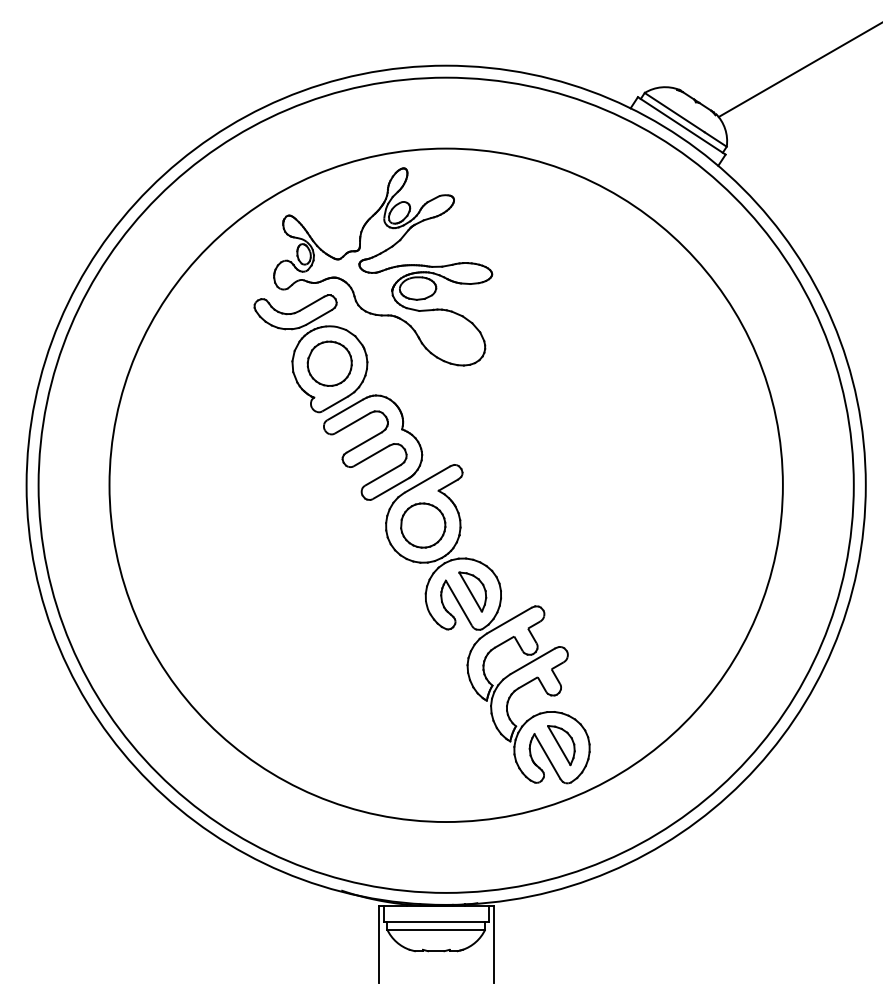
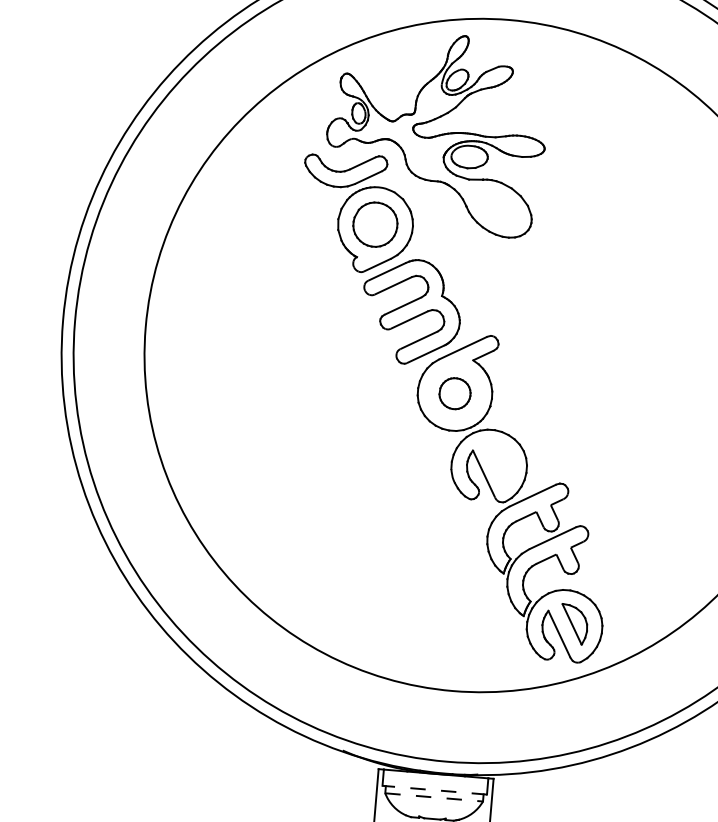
part: (423, 525) -> (455, 393), size x0.7
part: (472, 591) -> (498, 463), removed
line: (435, 922) -> (433, 790), solid -> dashed
line: (436, 929) -> (434, 797), solid -> dashed

